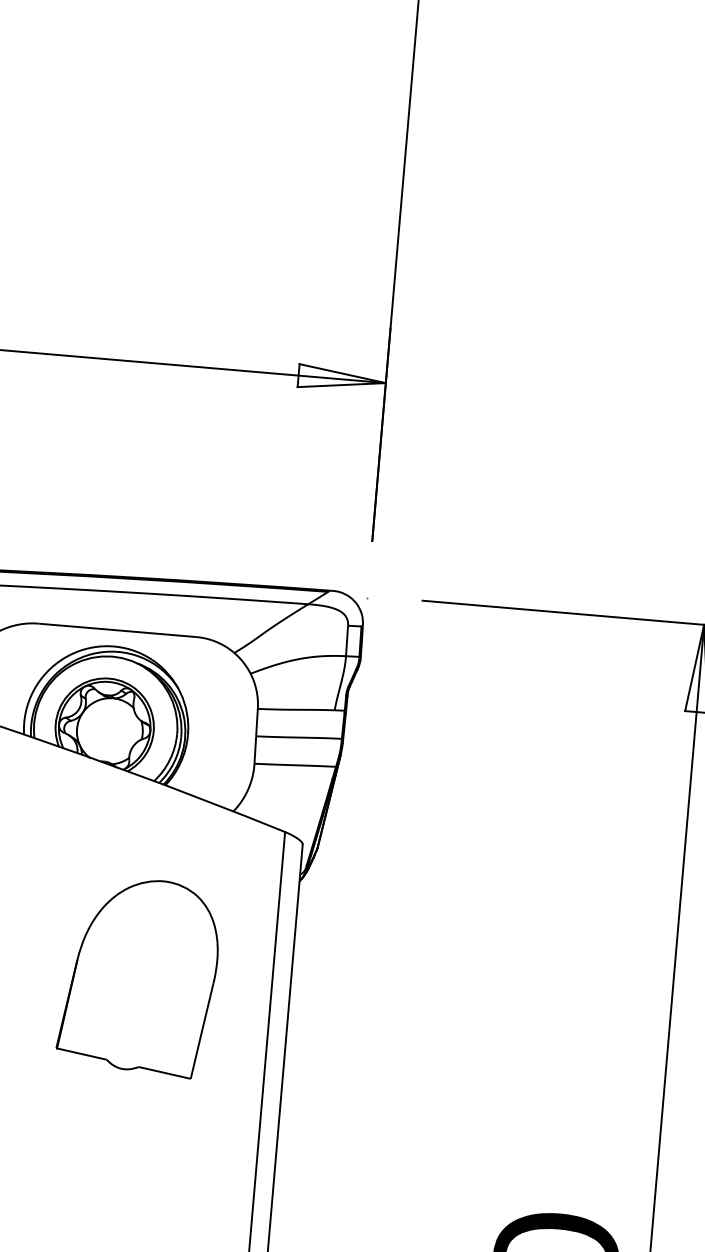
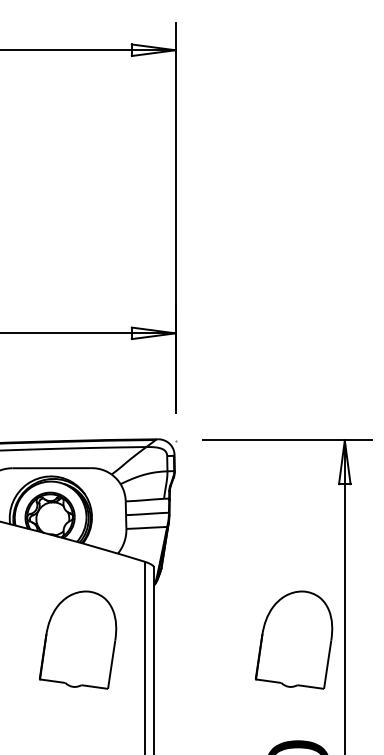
part: (568, 1012) -> (293, 639), added

